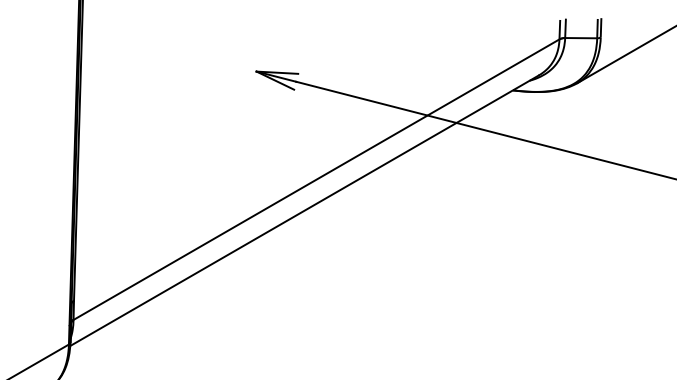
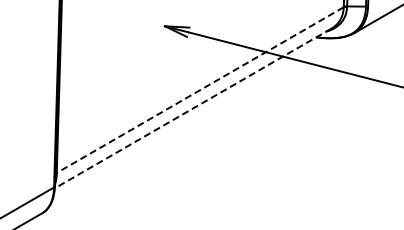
line: (316, 180) -> (200, 90), solid -> dashed
line: (305, 210) -> (193, 108), solid -> dashed

